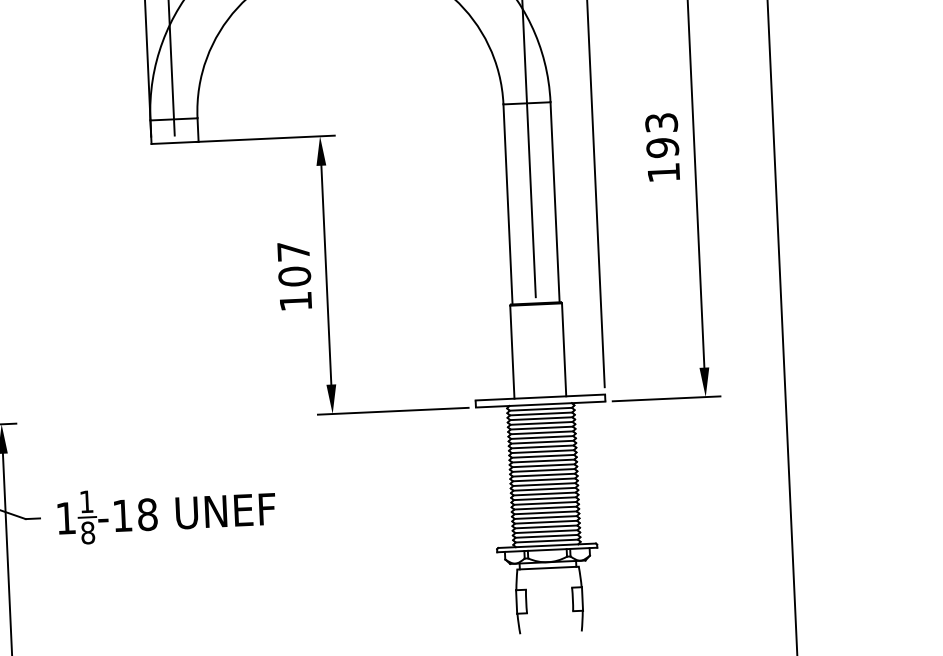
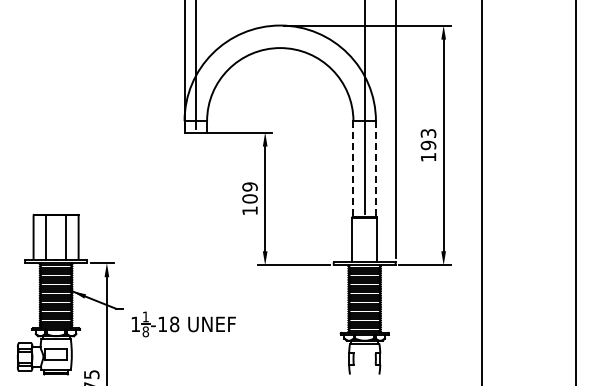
line: (554, 203) -> (375, 169), solid -> dashed
line: (508, 205) -> (353, 169), solid -> dashed
text: (292, 250) -> (249, 186), 107 -> 109
part: (166, 514) -> (183, 324), moved

